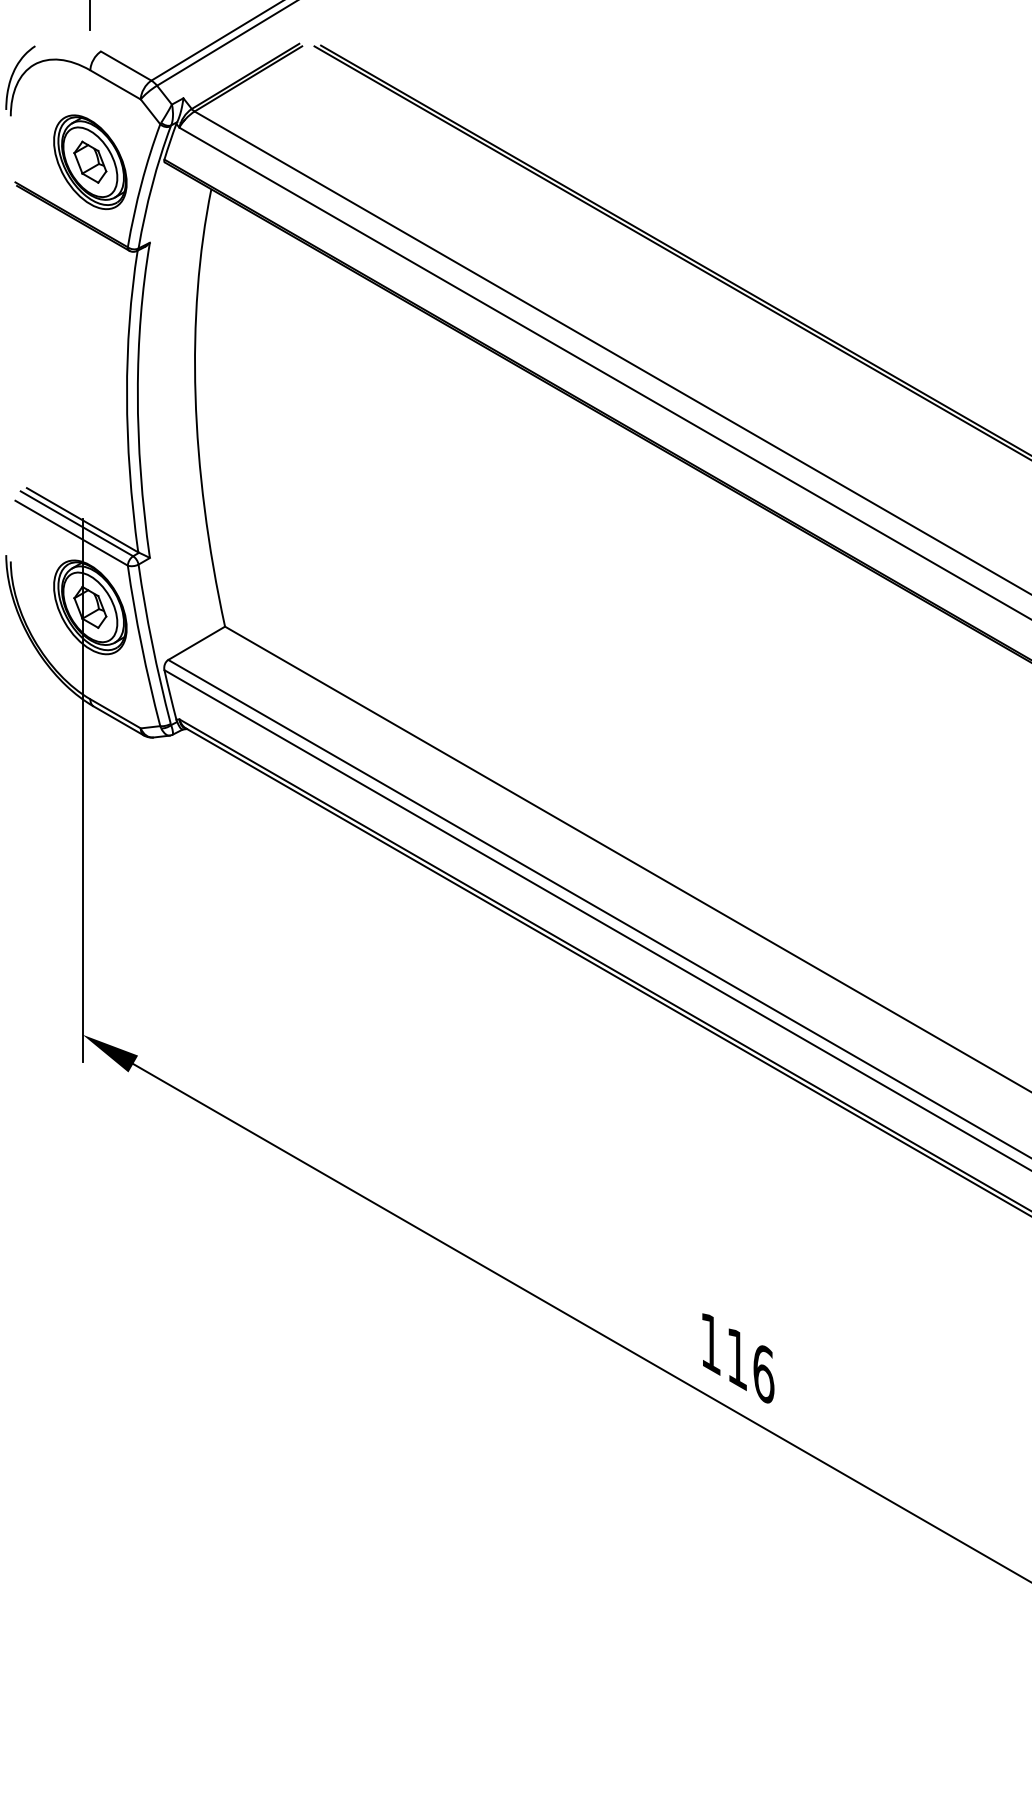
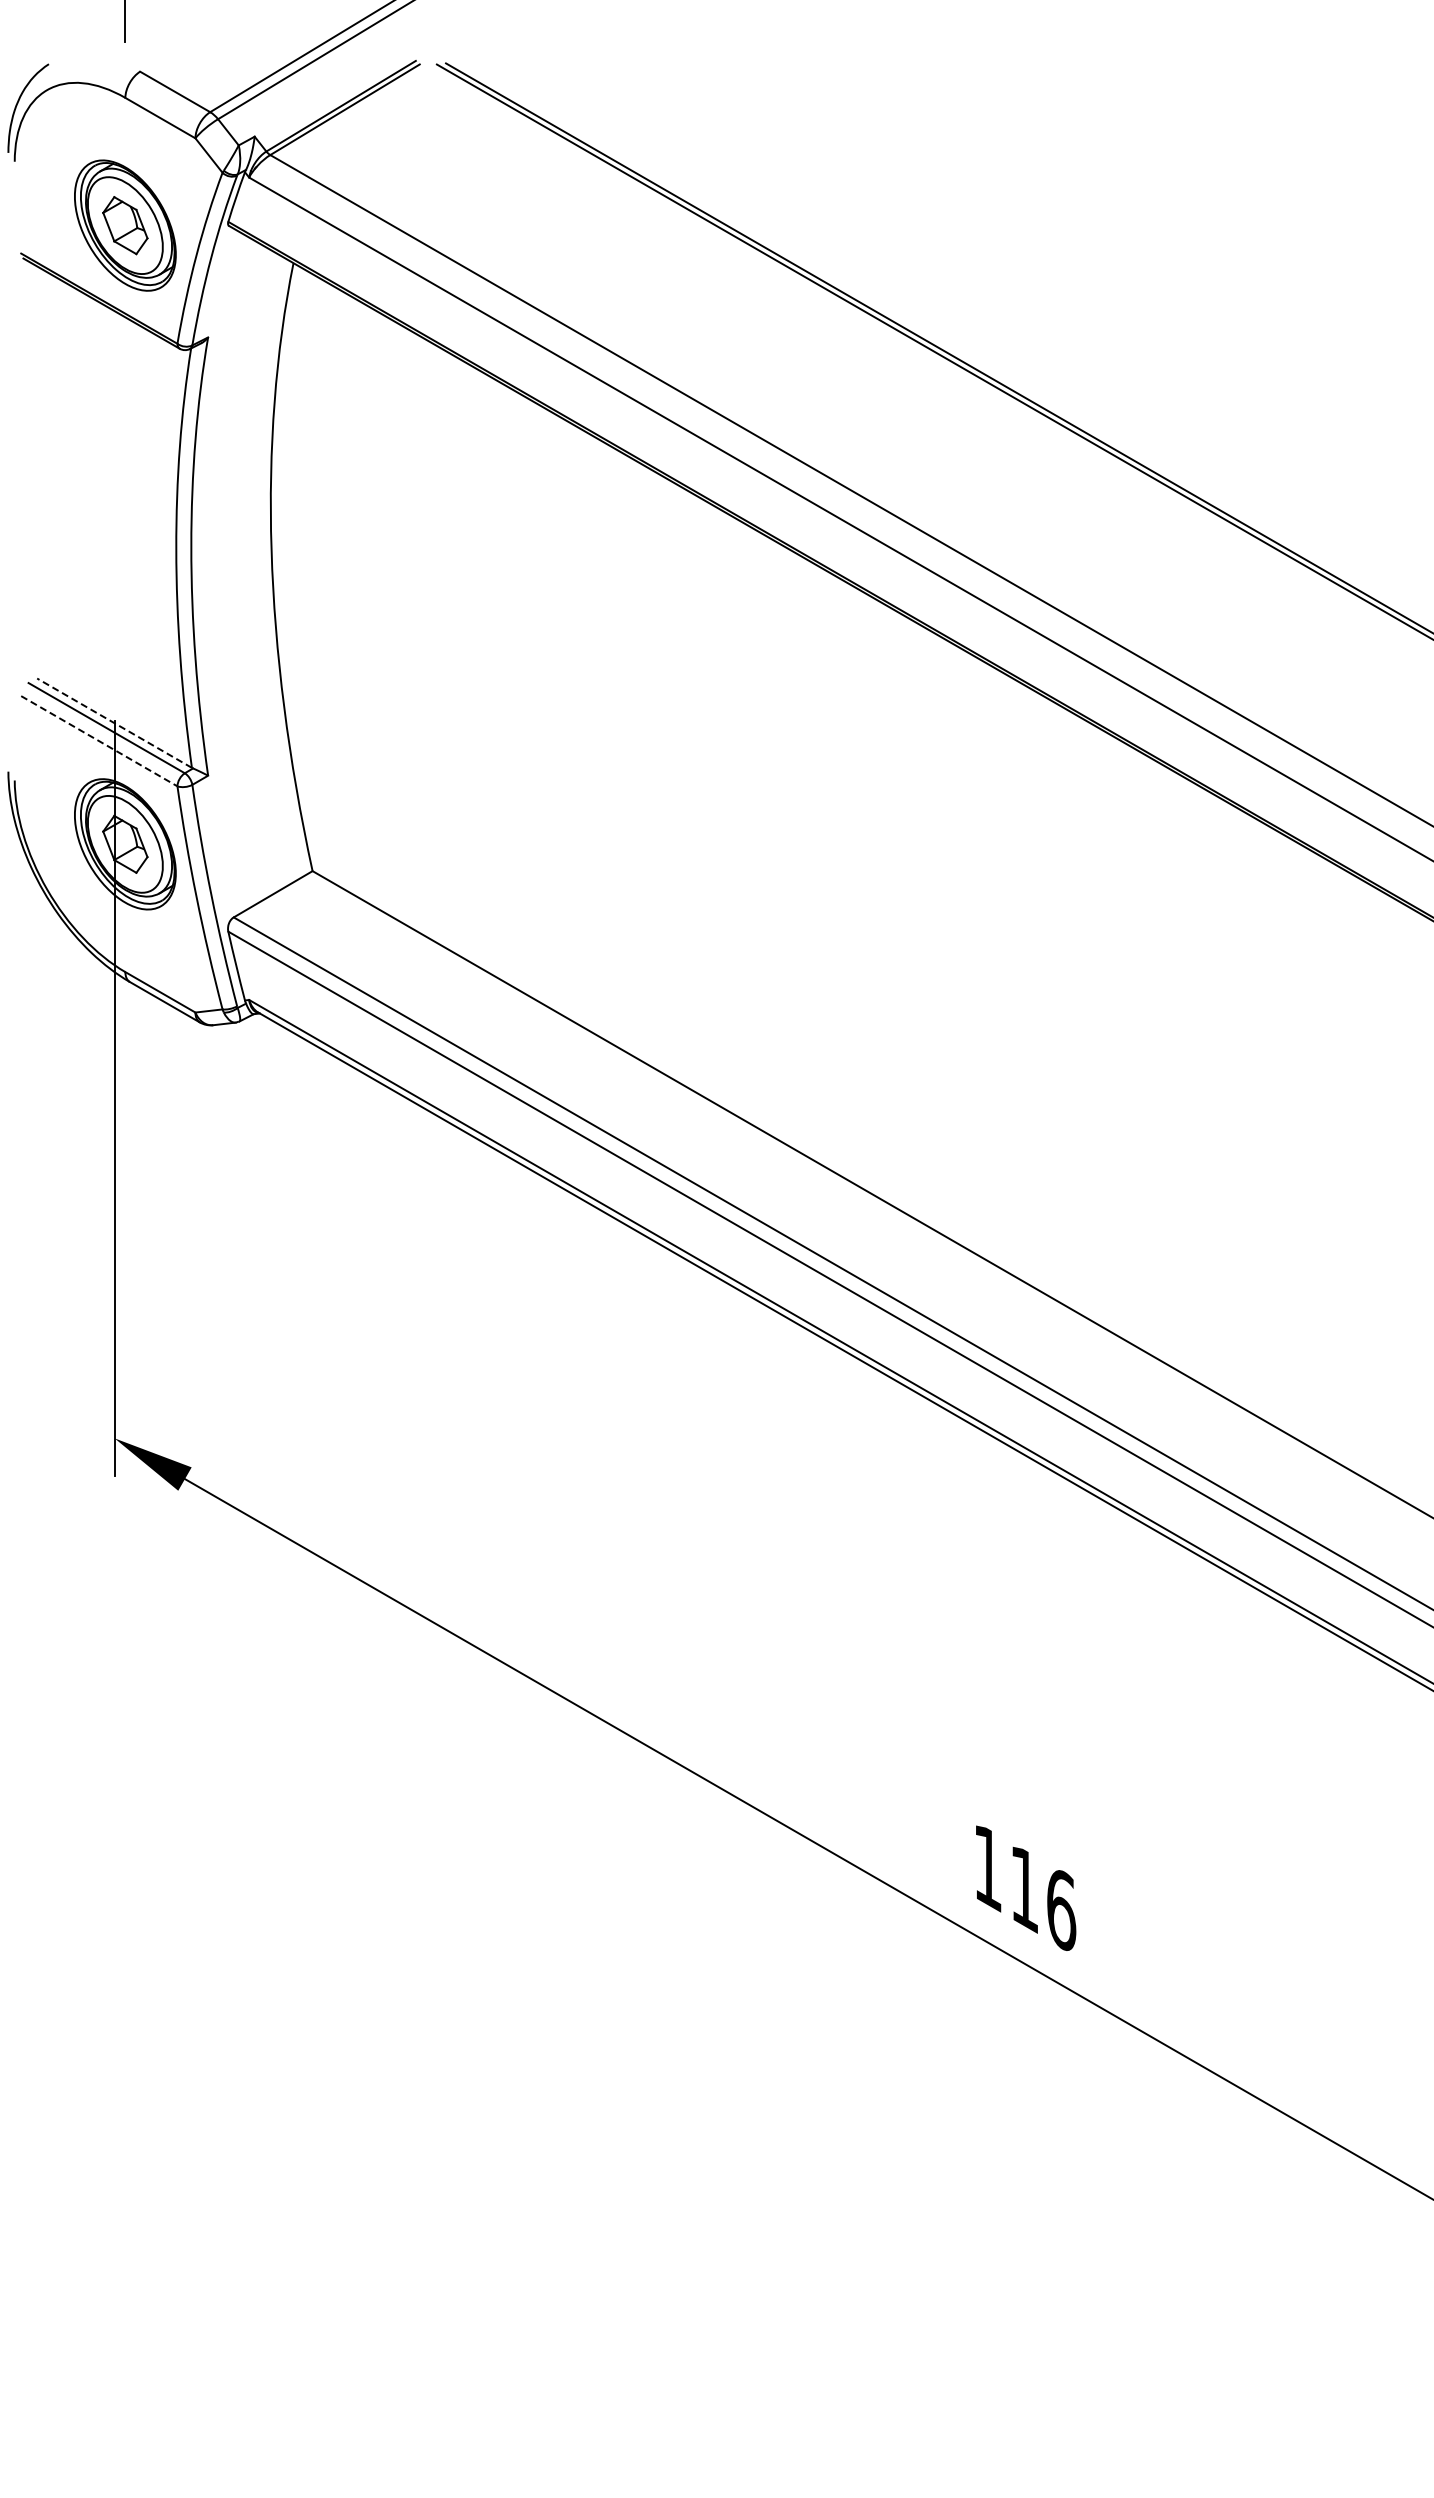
line: (82, 519) -> (114, 722), solid -> dashed
line: (71, 533) -> (99, 741), solid -> dashed

